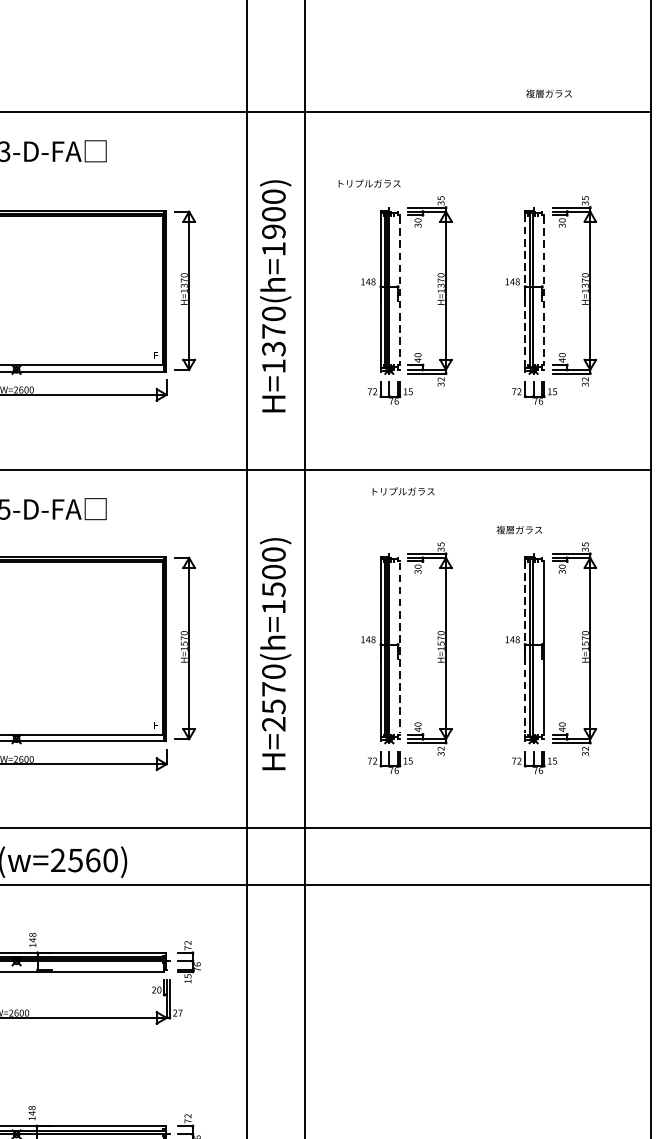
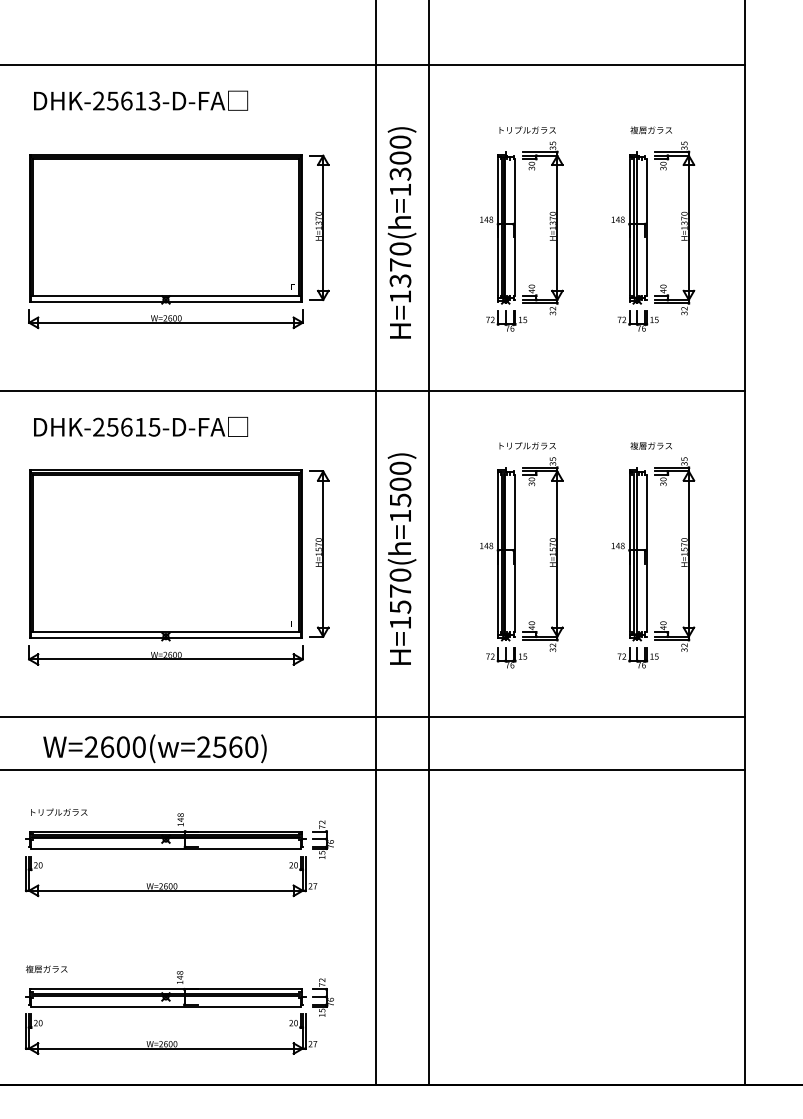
text: (548, 93) -> (650, 130), moved
text: (369, 182) -> (527, 129), moved
text: (273, 231) -> (400, 173), H=1370(h=1900) -> H=1370(h=1300)
line: (400, 290) -> (515, 227), dashed -> solid
line: (525, 290) -> (629, 227), dashed -> solid
line: (543, 290) -> (646, 227), dashed -> solid
text: (403, 491) -> (527, 445), moved
text: (518, 529) -> (650, 445), moved
line: (525, 646) -> (629, 552), dashed -> solid
line: (400, 647) -> (515, 553), dashed -> solid
text: (272, 723) -> (399, 622), H=2570(h=1500) -> H=1570(h=1500)

